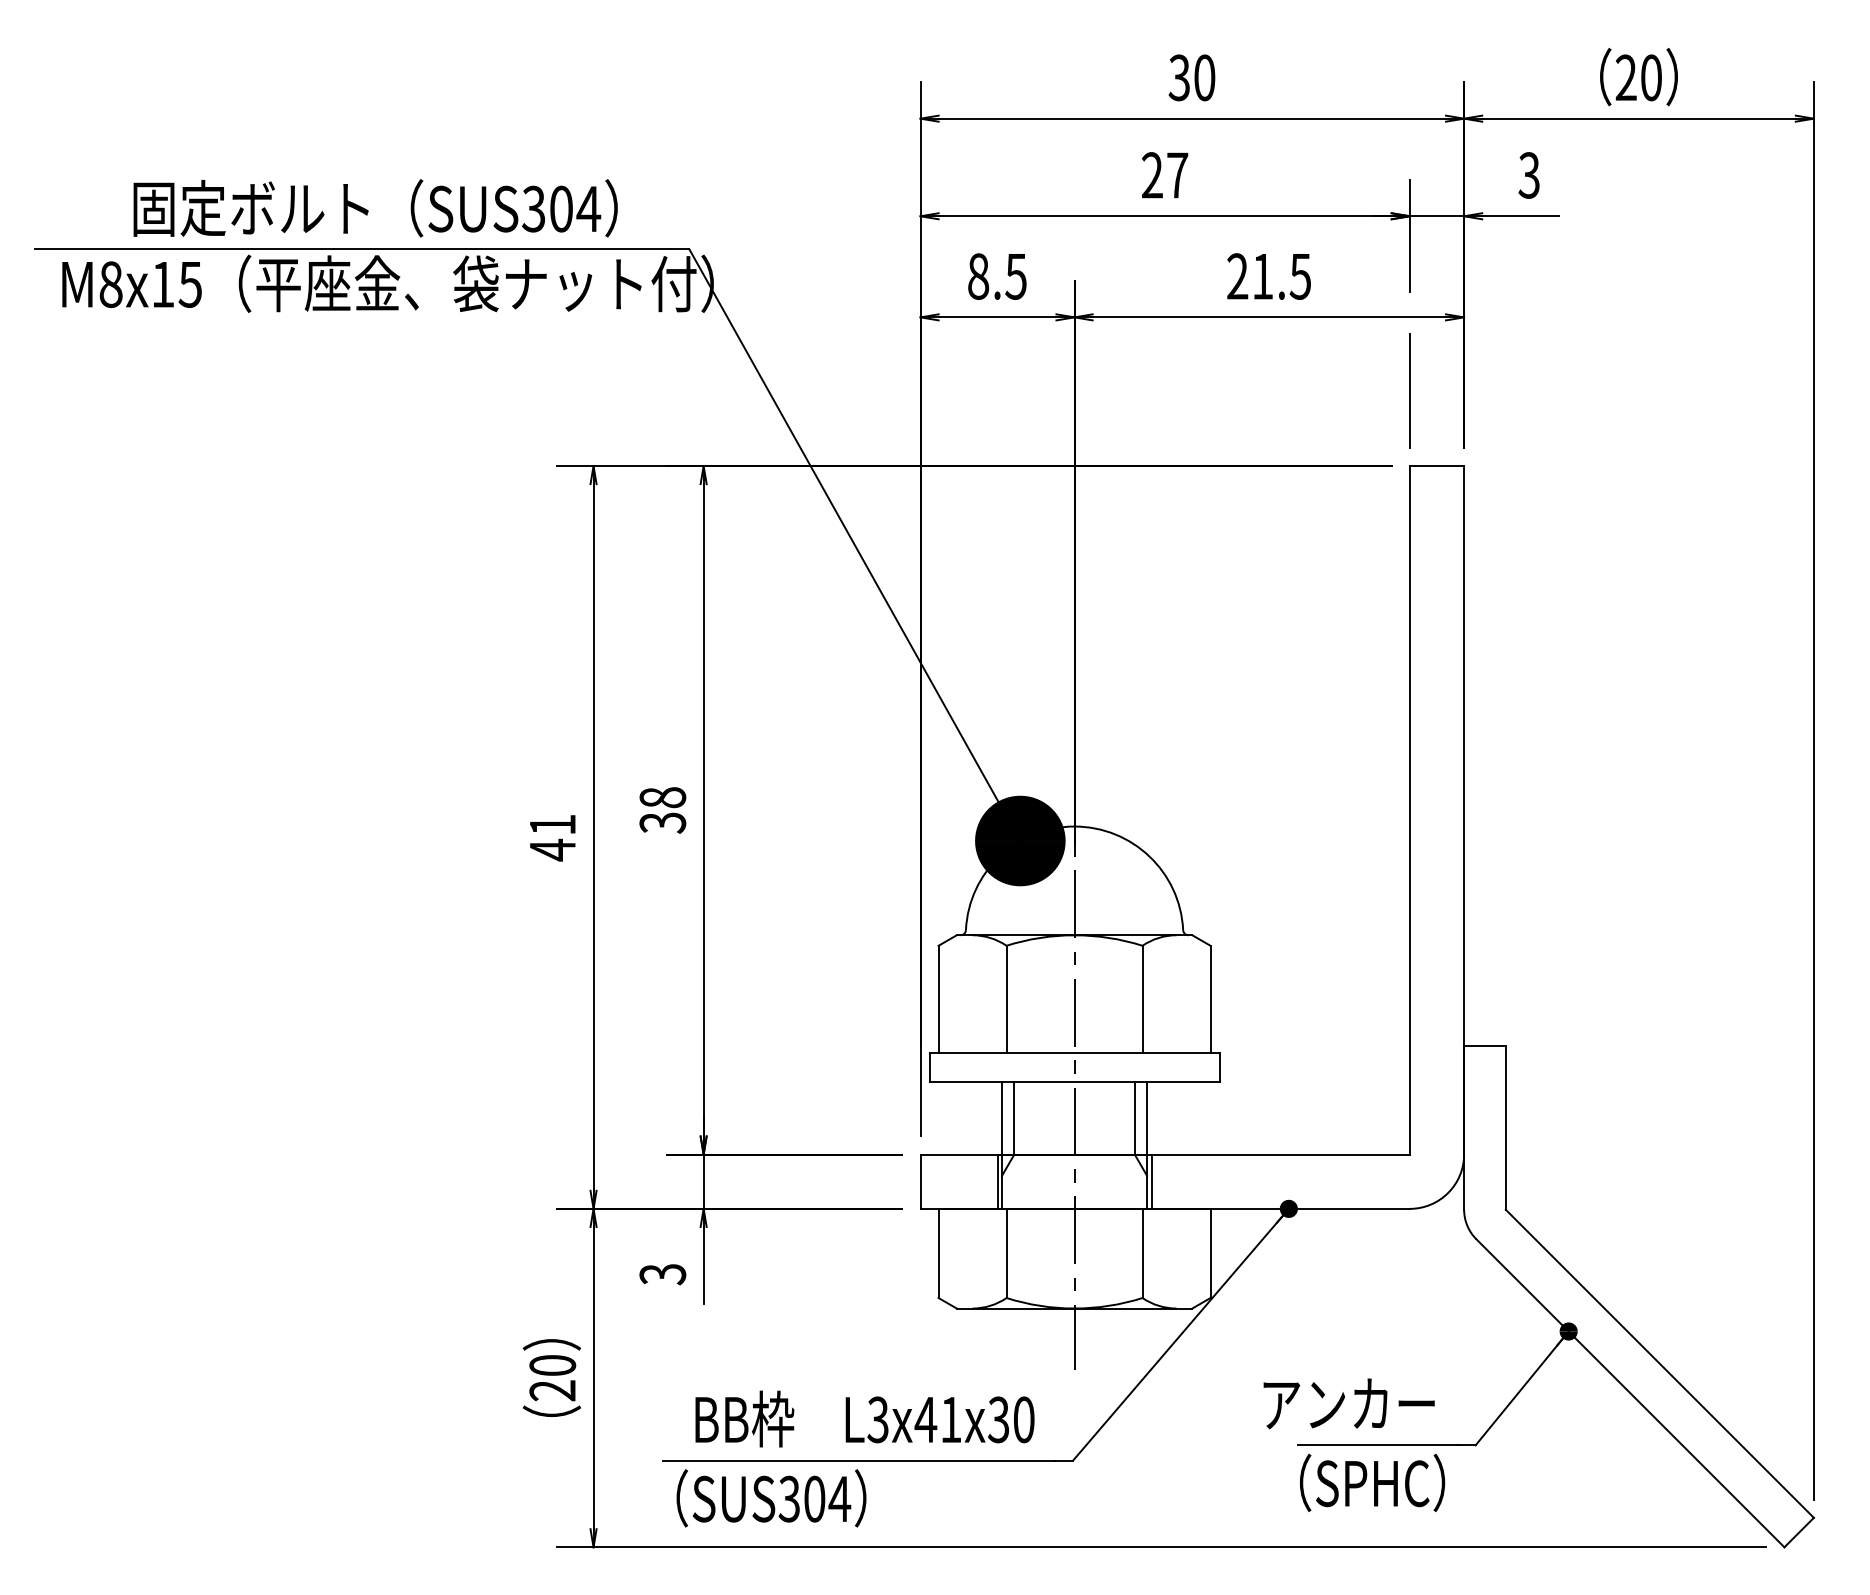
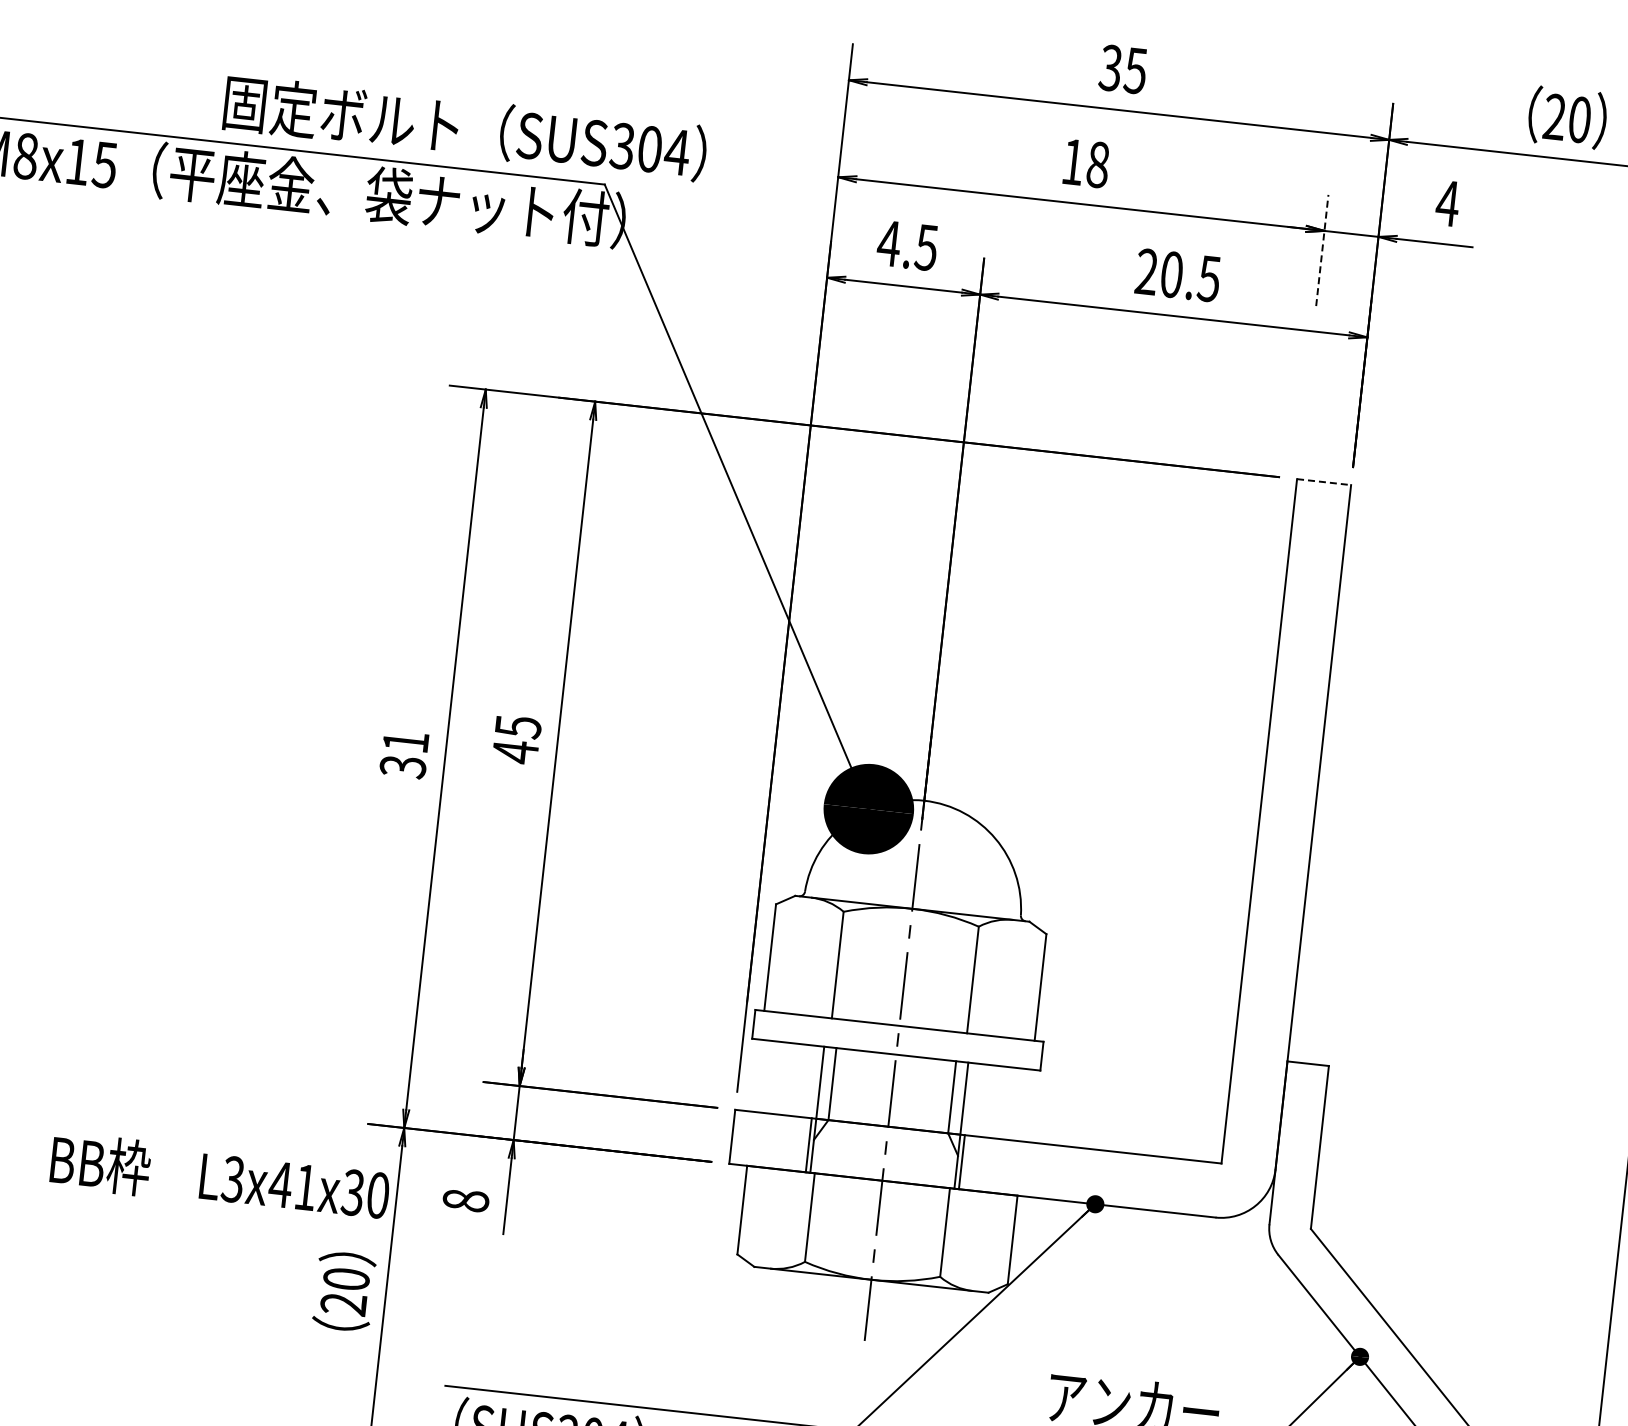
text: (1204, 77) -> (1135, 70), 30 -> 35
text: (1165, 175) -> (1086, 163), 27 -> 18
text: (1529, 175) -> (1447, 203), 3 -> 4
text: (375, 208) -> (465, 128), moved
line: (1409, 235) -> (1322, 250), solid -> dashed
text: (978, 276) -> (889, 243), 8.5 -> 4.5
text: (1262, 276) -> (1171, 274), 21.5 -> 20.5
line: (1409, 390) -> (1305, 404), removed
line: (1437, 466) -> (1324, 482), solid -> dashed
text: (662, 810) -> (516, 739), 38 -> 45
text: (552, 849) -> (402, 766), 41 -> 31
text: (662, 1274) -> (465, 1200), 3 -> 8
text: (864, 1418) -> (219, 1176), moved

